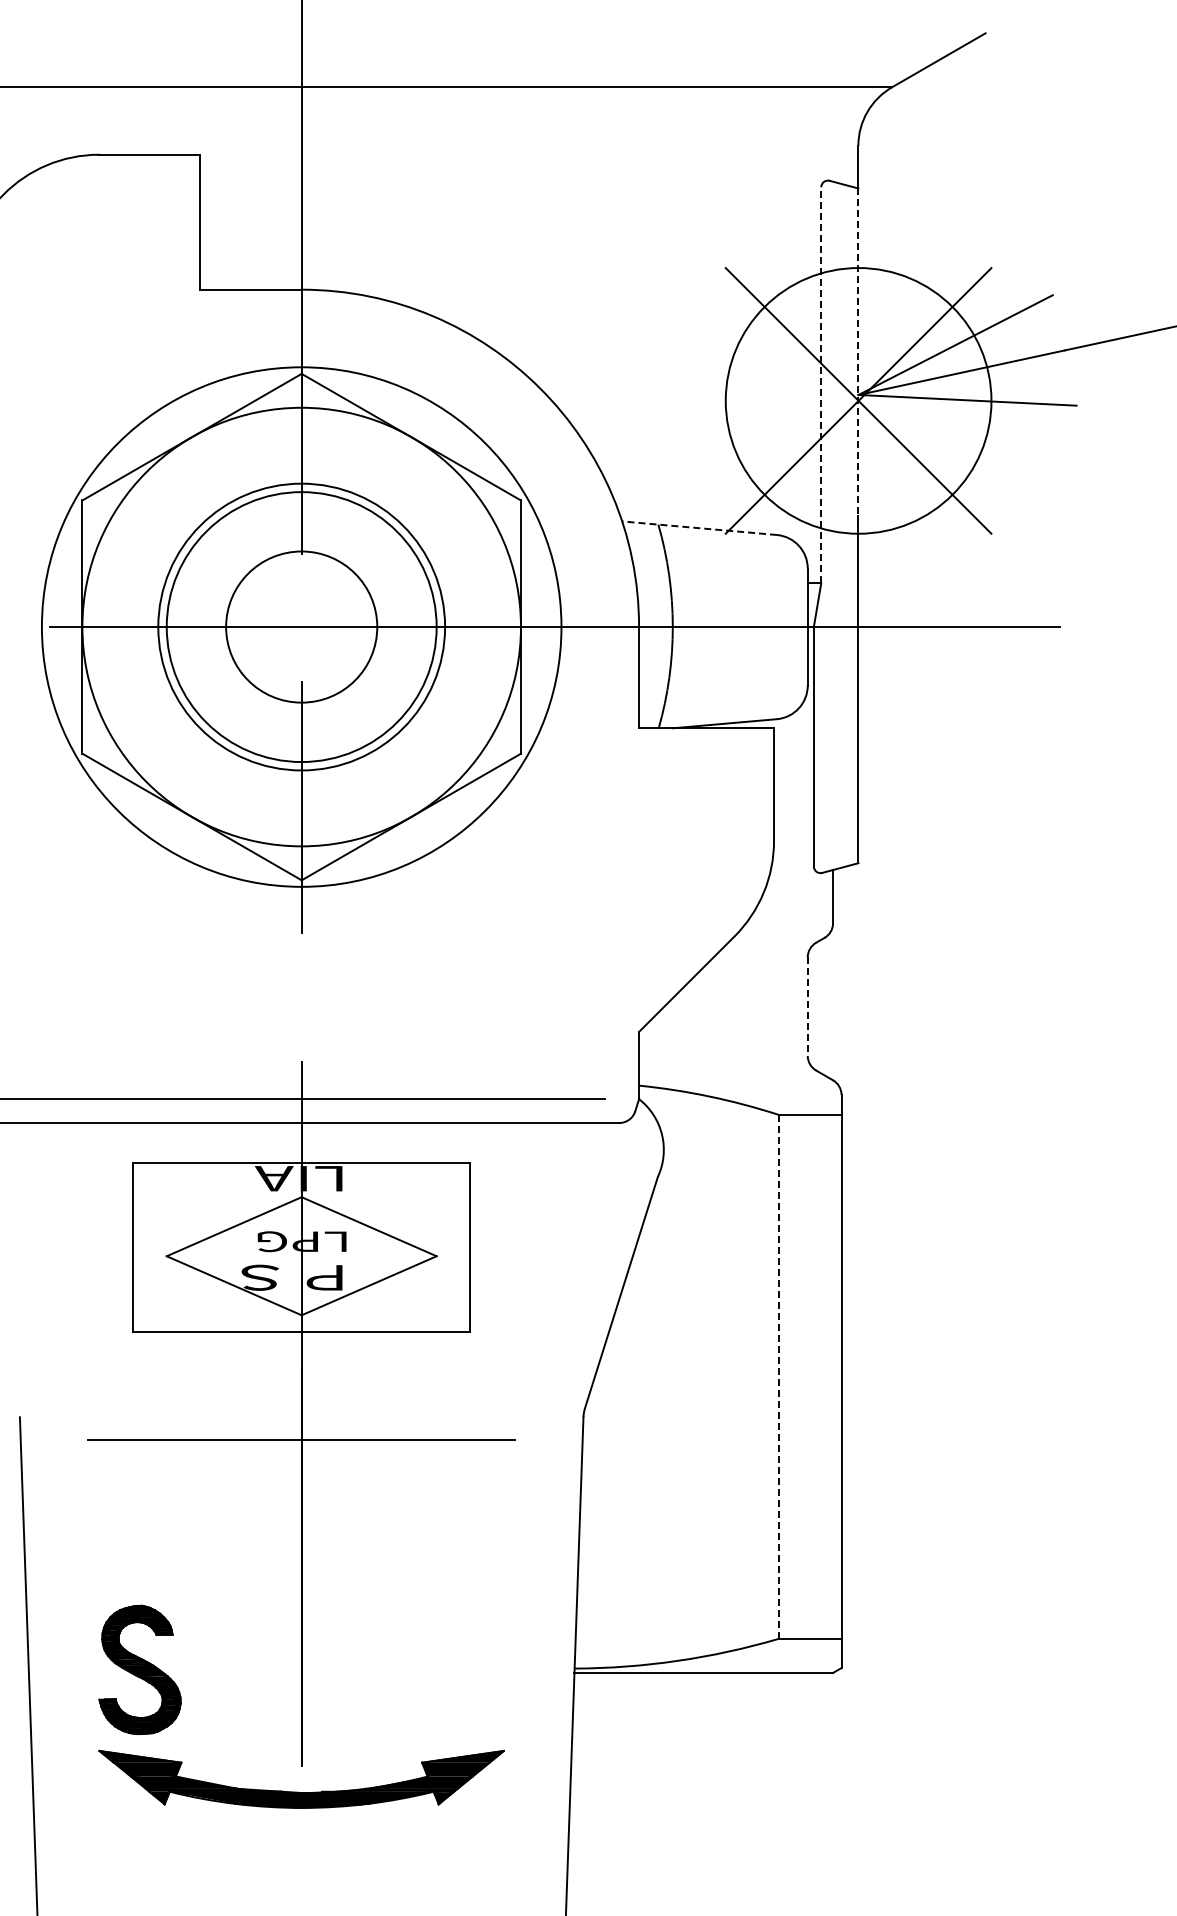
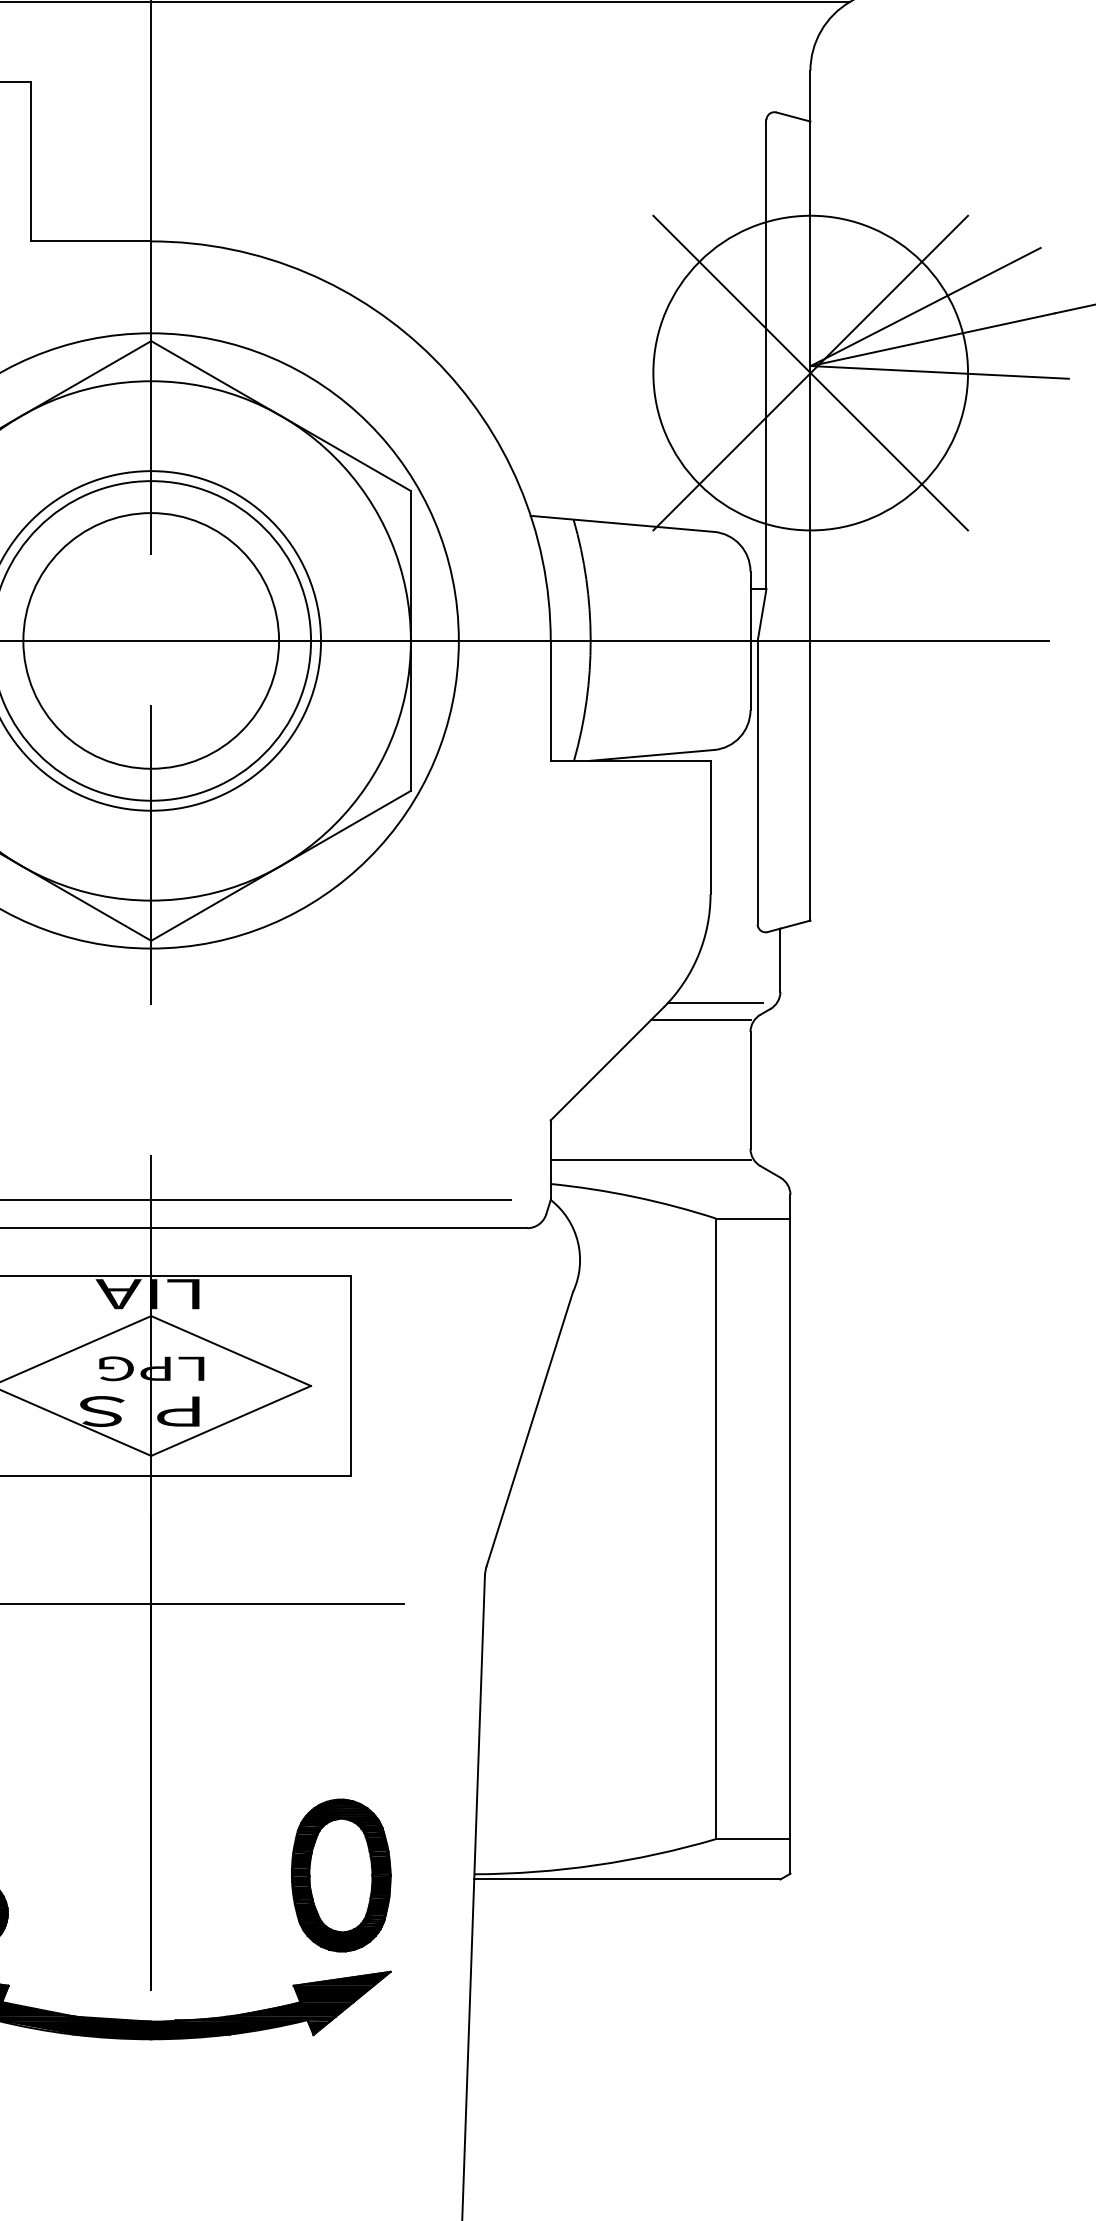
line: (858, 352) -> (810, 315), dashed -> solid
line: (821, 385) -> (766, 354), dashed -> solid
line: (699, 528) -> (622, 524), dashed -> solid
circle: (301, 627) -> (150, 641), size x1.43
line: (777, 932) -> (714, 1002), added
line: (765, 947) -> (700, 1020), added
line: (807, 1007) -> (750, 1091), dashed -> solid
line: (723, 1065) -> (650, 1160), added
line: (778, 1376) -> (715, 1528), dashed -> solid
part: (461, 1669) -> (340, 1875), added

